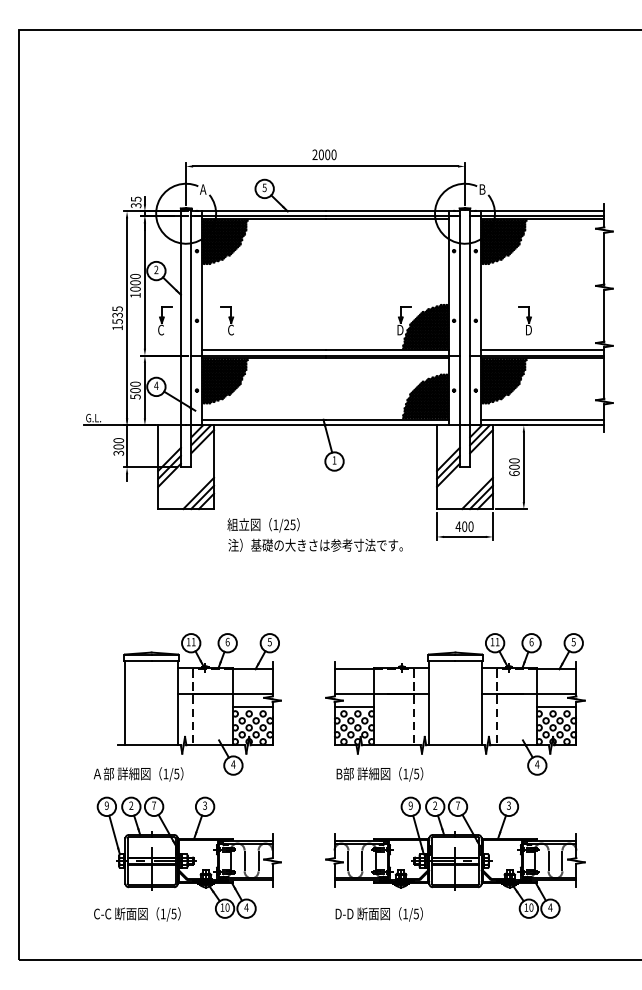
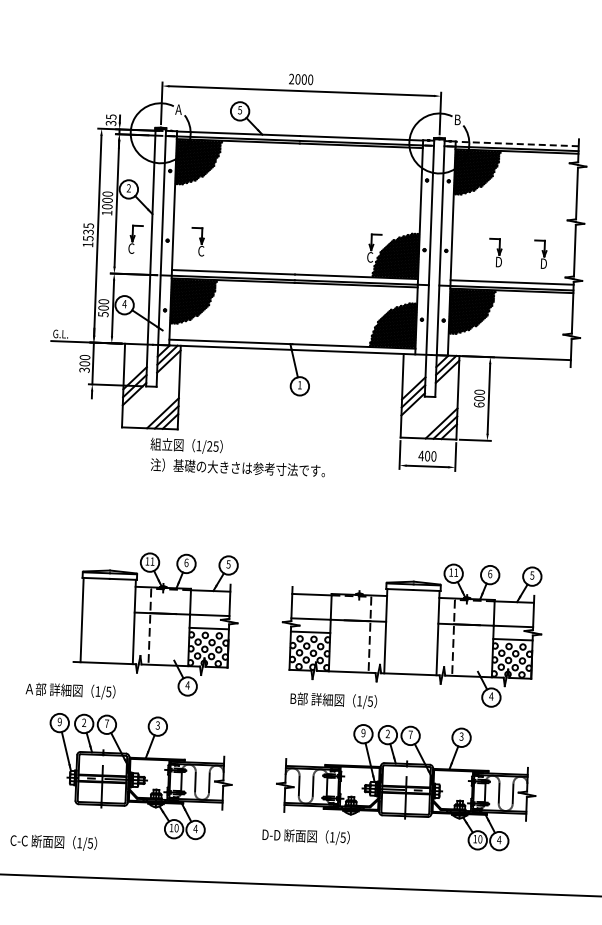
line: (542, 211) -> (516, 144), solid -> dashed
part: (569, 320) -> (539, 253), added
text: (400, 329) -> (370, 256), D -> C
line: (542, 419) -> (509, 351), removed
text: (314, 534) -> (237, 457), moved
text: (138, 774) -> (70, 691), moved
text: (137, 914) -> (53, 842), moved
text: (378, 914) -> (305, 836), moved

